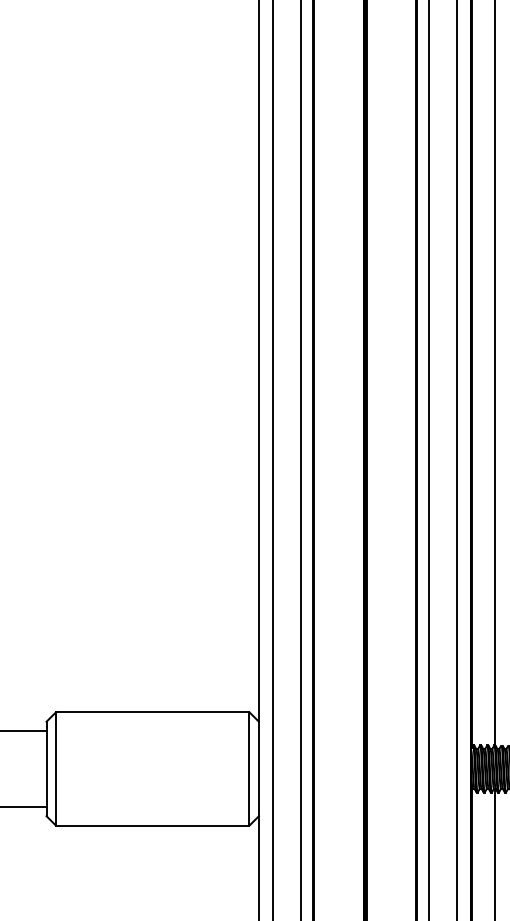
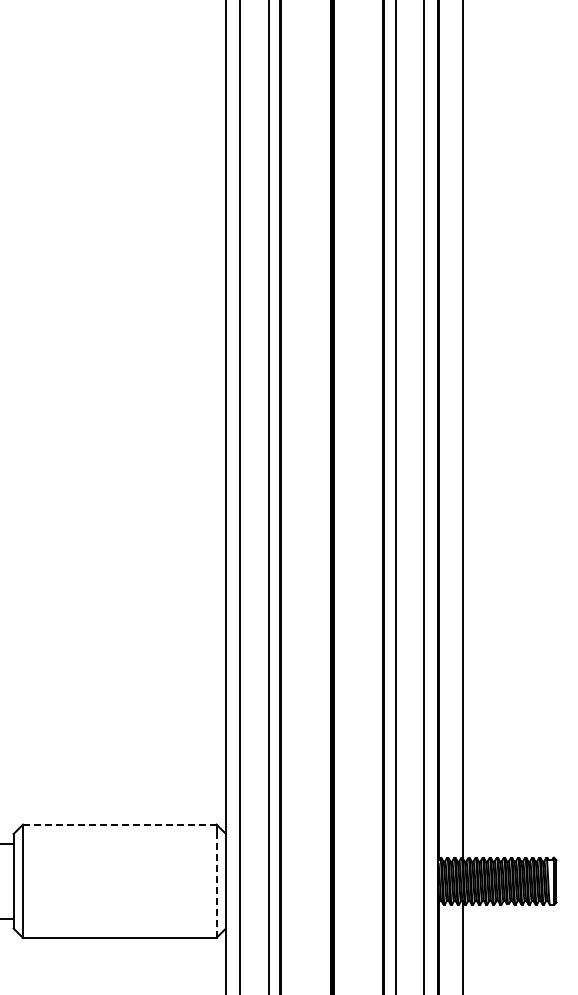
line: (152, 712) -> (119, 824), solid -> dashed
line: (249, 772) -> (216, 884), solid -> dashed

